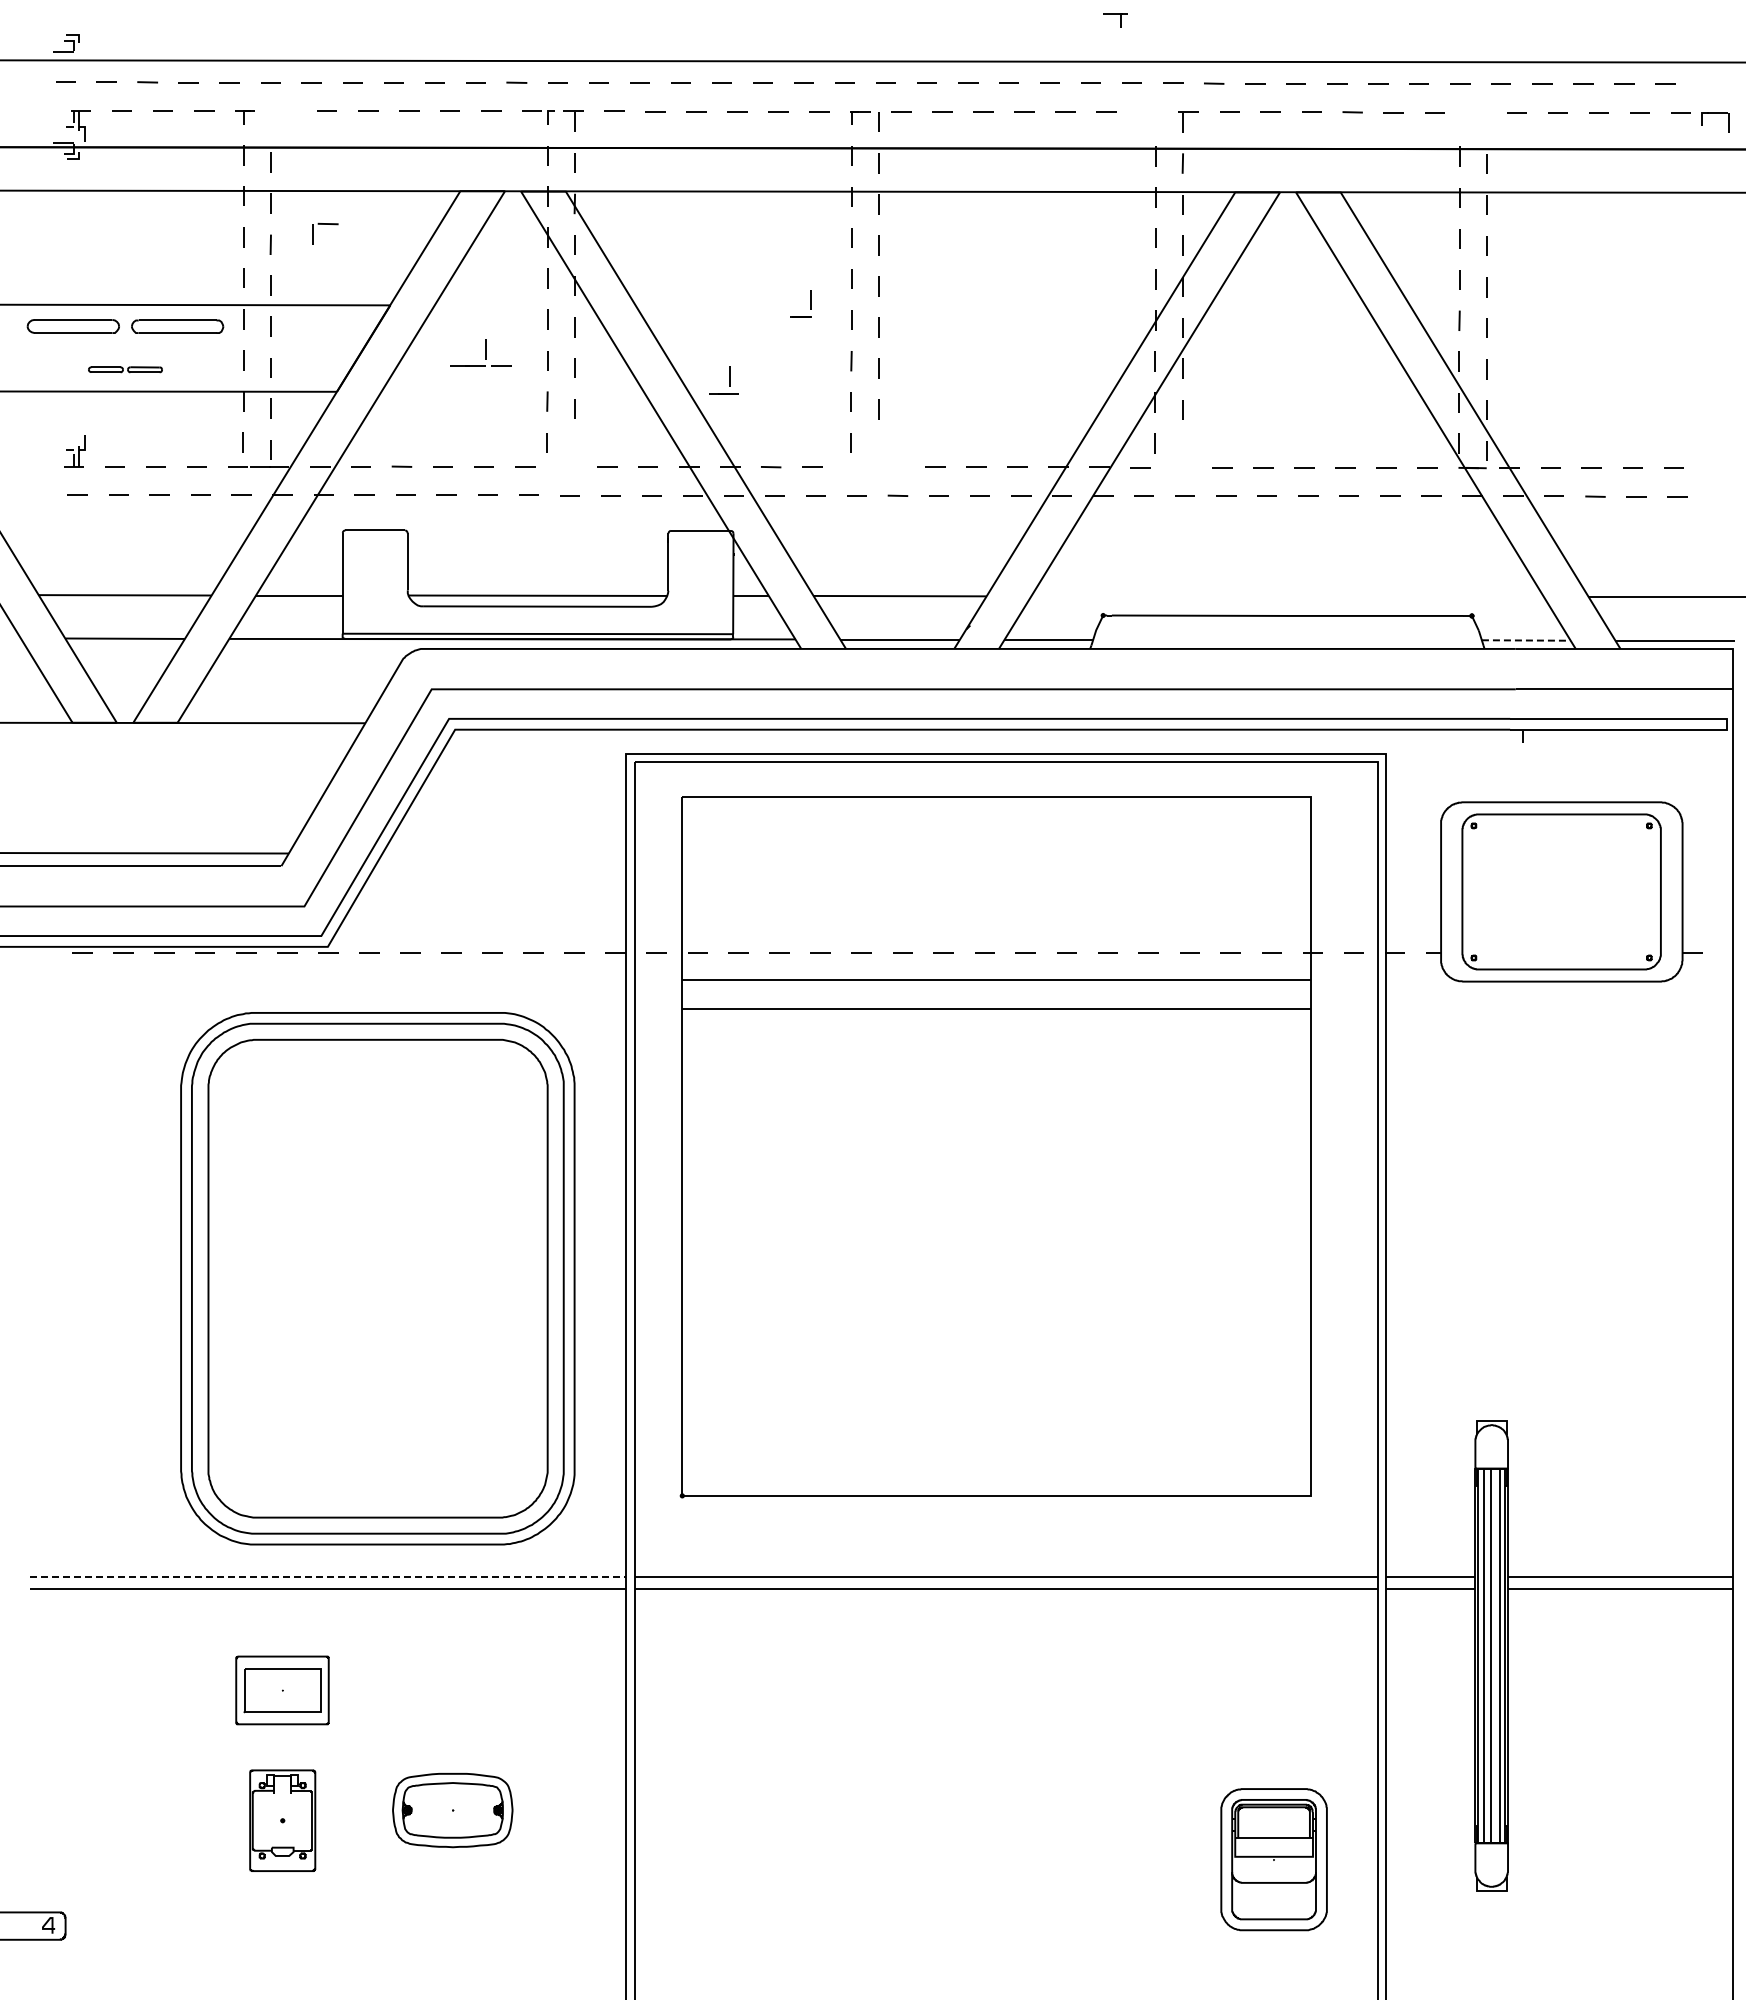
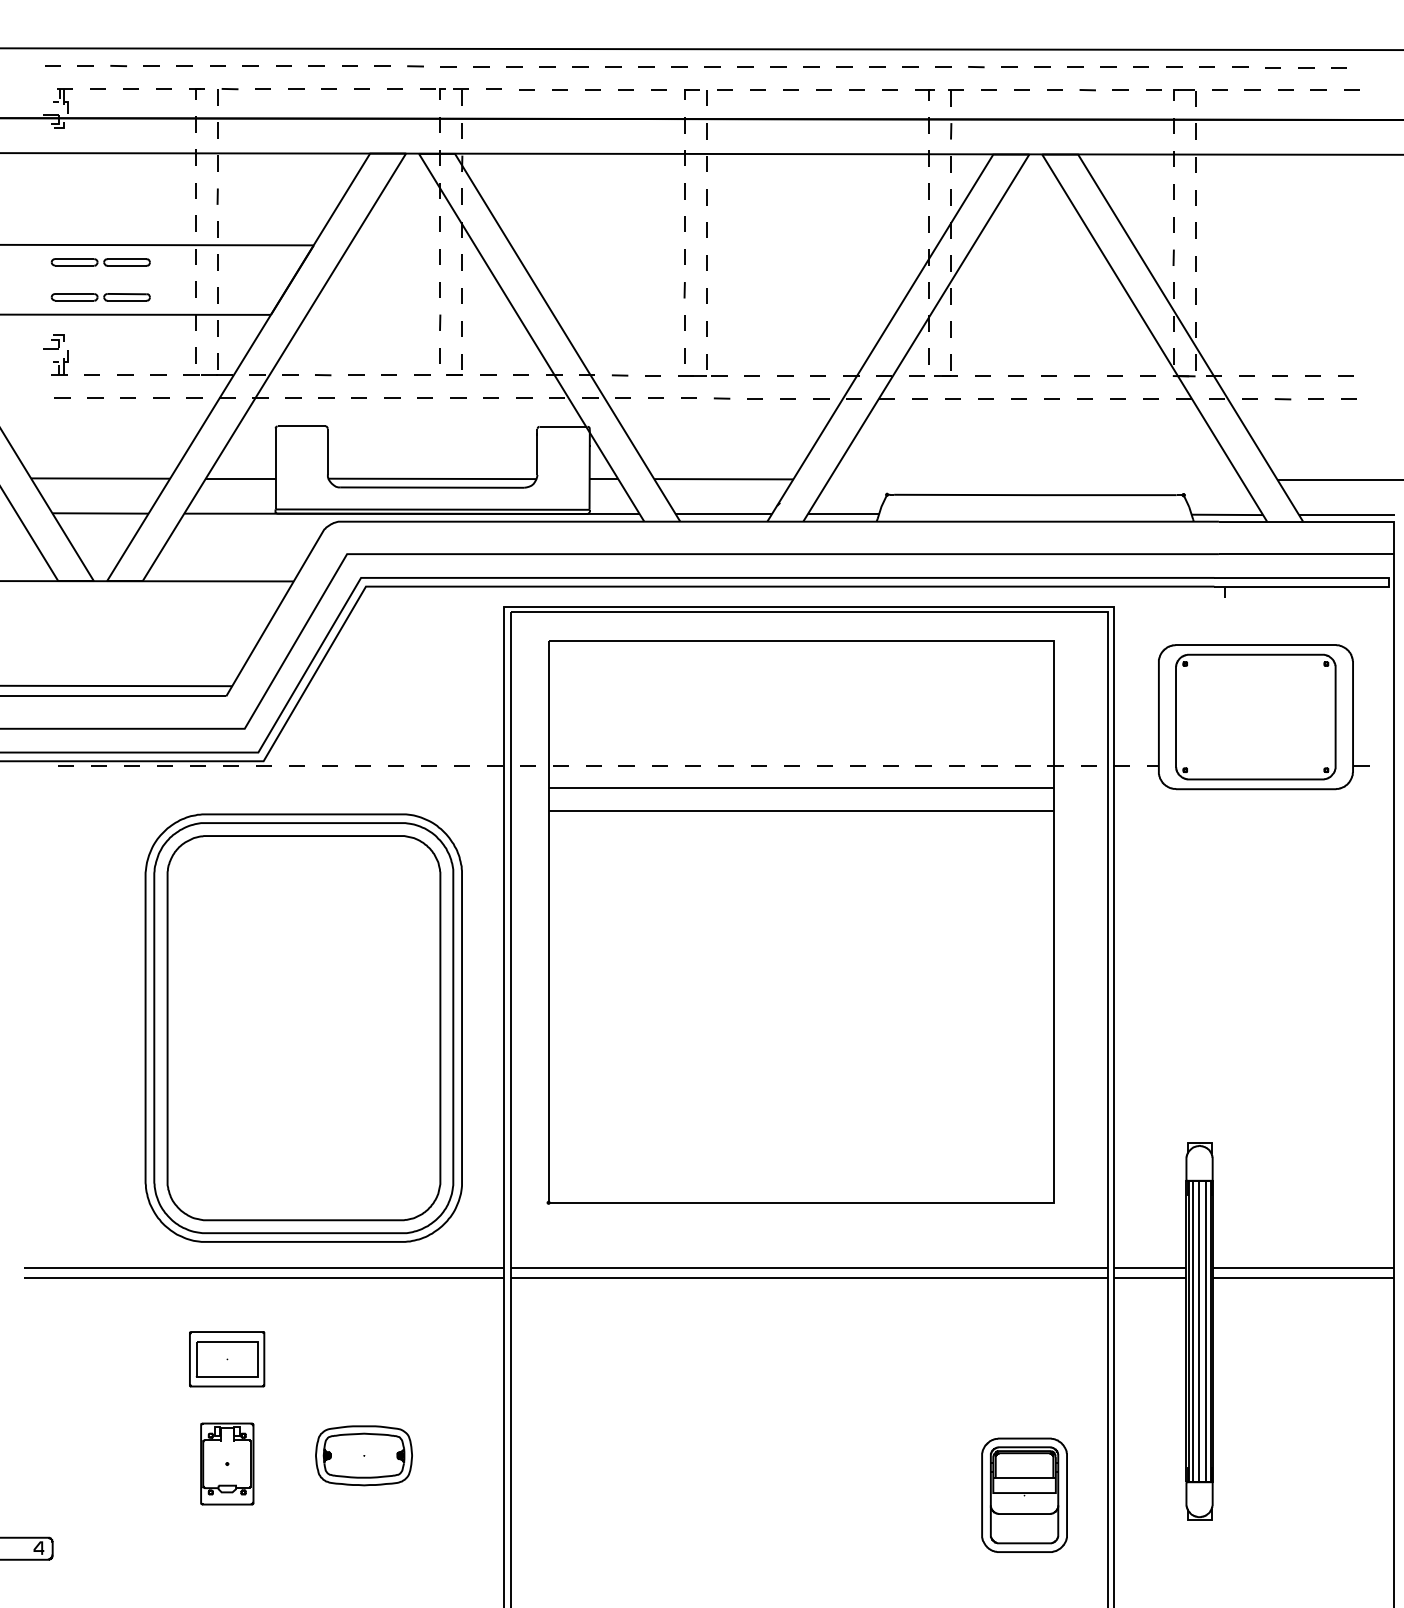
part: (1115, 20) -> (925, 95), moved
part: (66, 43) -> (53, 341), moved
part: (1715, 113) -> (1184, 91), moved
part: (325, 224) -> (227, 89), moved
part: (810, 303) -> (461, 364), moved
part: (125, 326) -> (100, 262), size x0.62
part: (480, 352) -> (702, 364), moved
part: (125, 369) -> (100, 296), size x1.67
part: (723, 380) -> (946, 365), moved
line: (1526, 640) -> (1227, 514), dashed -> solid
line: (328, 1576) -> (264, 1267), dashed -> solid

